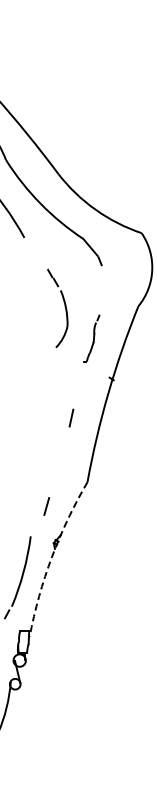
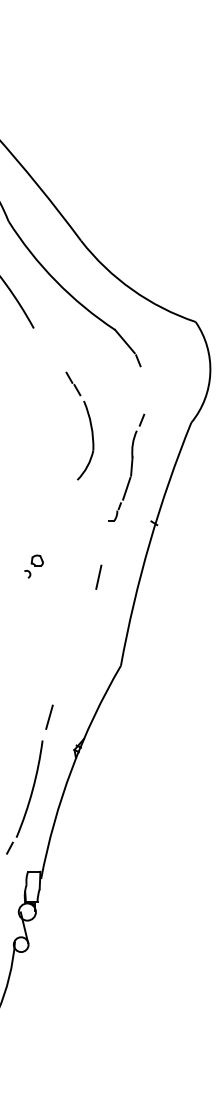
part: (91, 338) -> (126, 467), size x1.67
part: (24, 410) -> (33, 566), added
line: (46, 506) -> (49, 717), moved
arc: (52, 556) -> (72, 768), dashed -> solid

